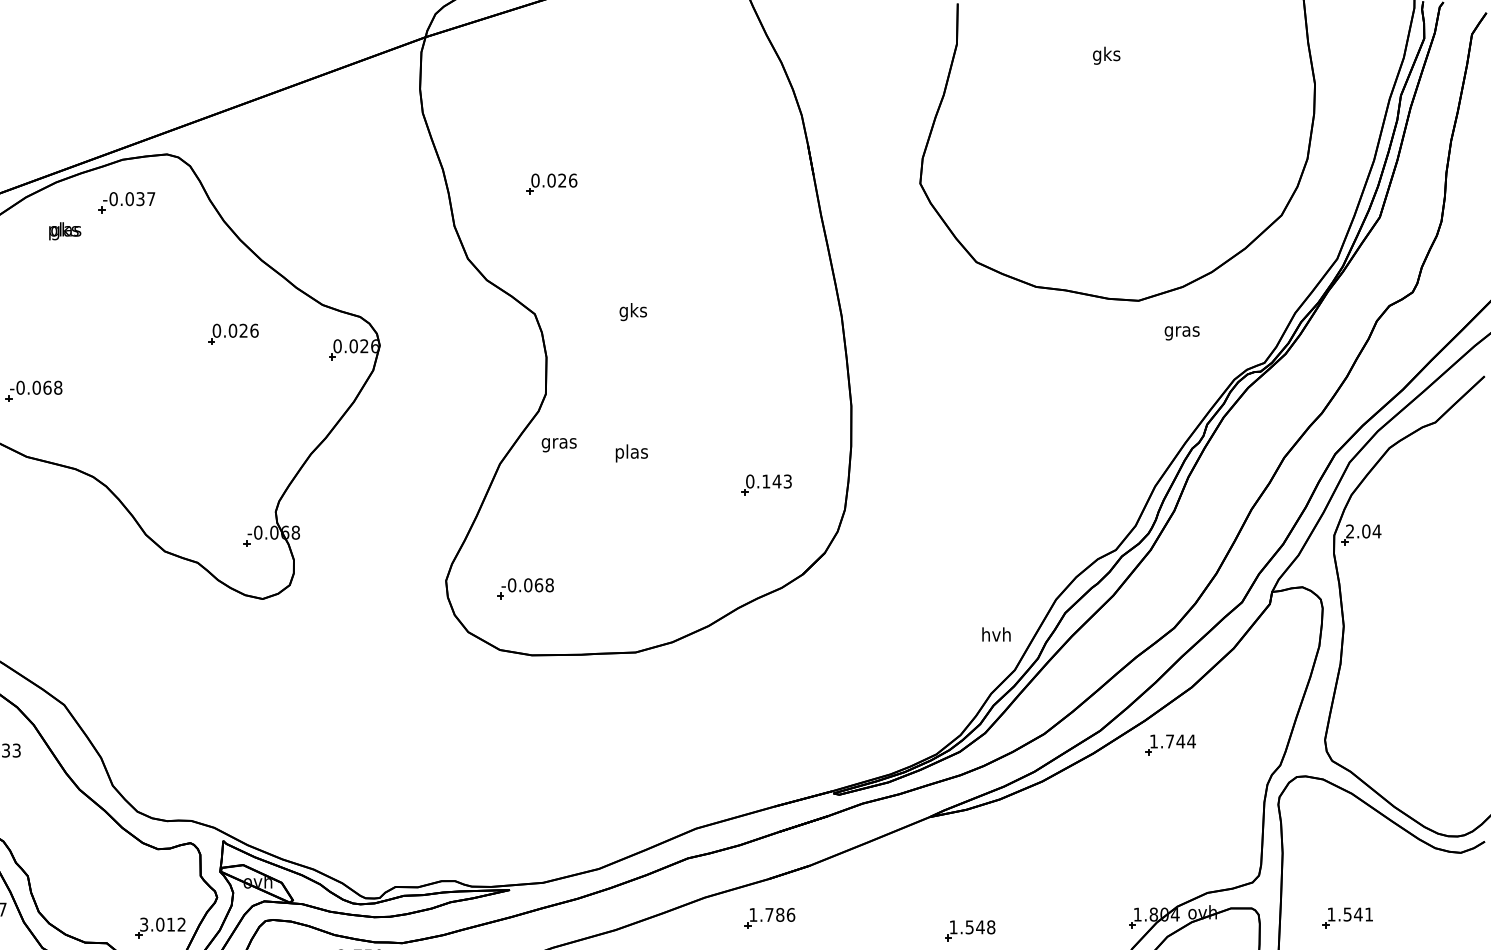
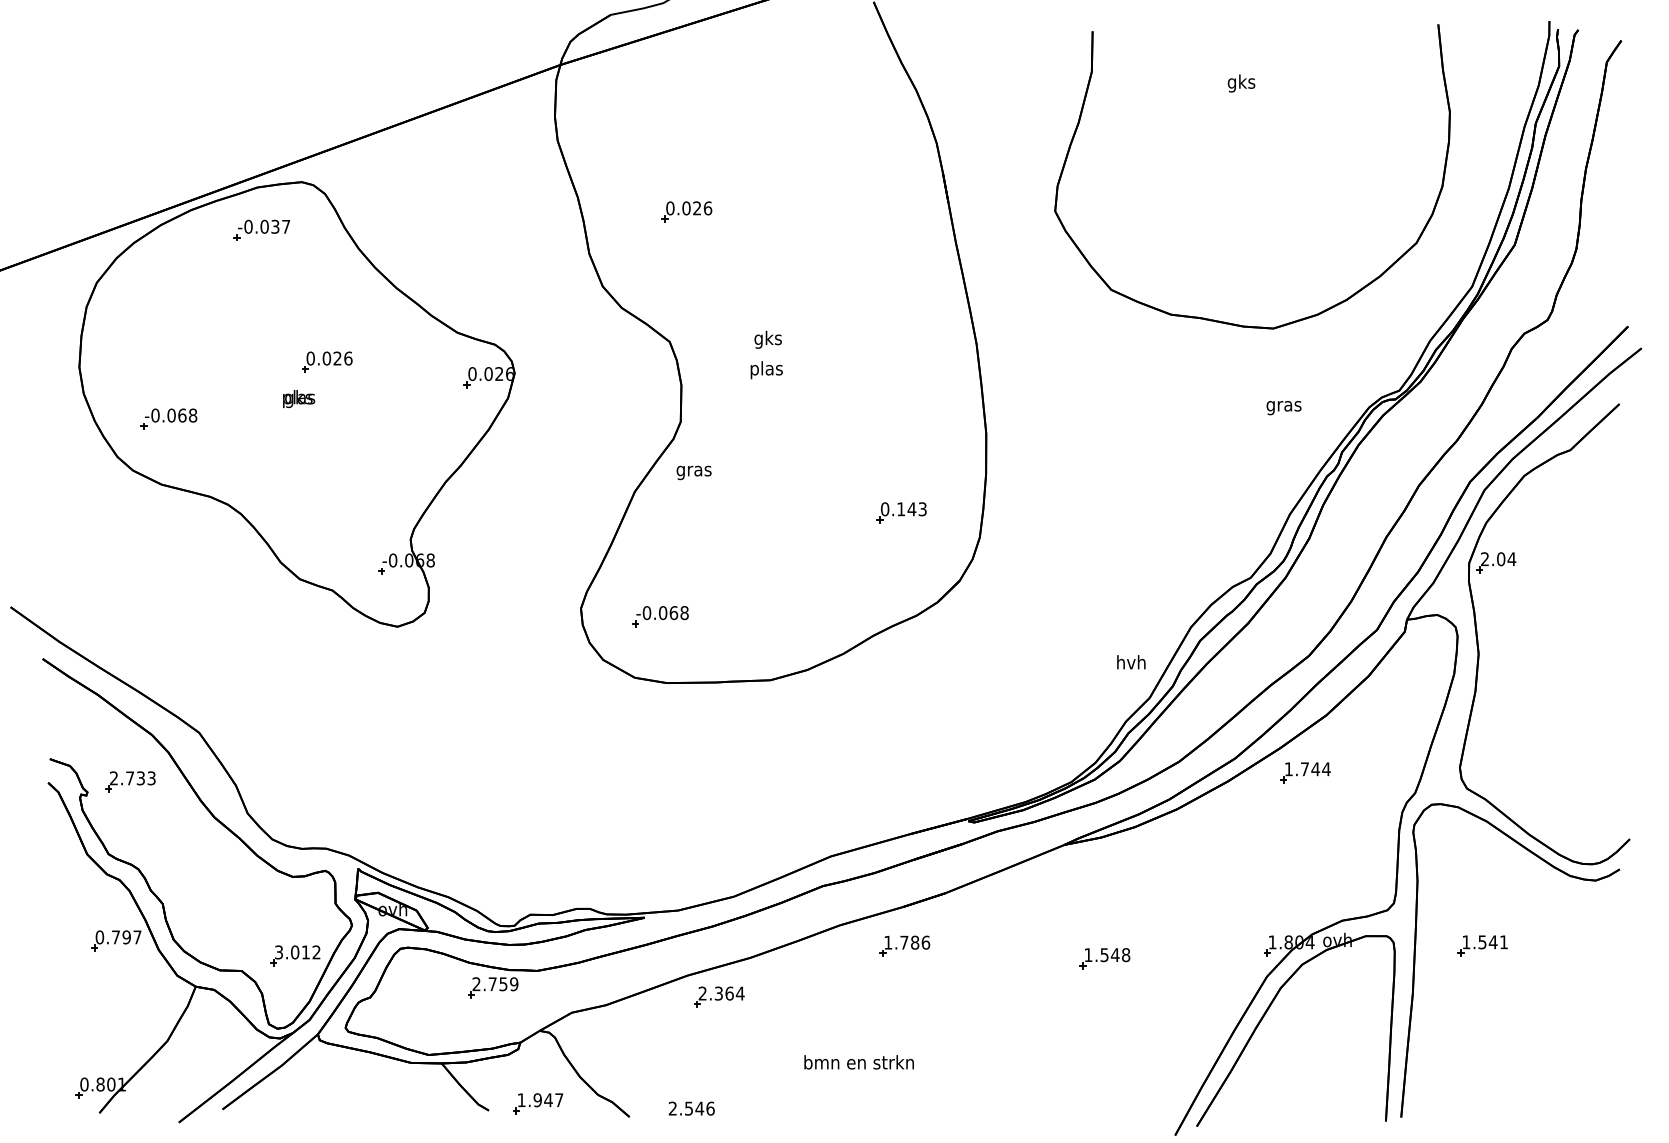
text: (65, 231) -> (299, 399), moved
part: (233, 333) -> (327, 361), moved
text: (1181, 333) -> (1283, 408), moved
text: (631, 453) -> (766, 370), moved

